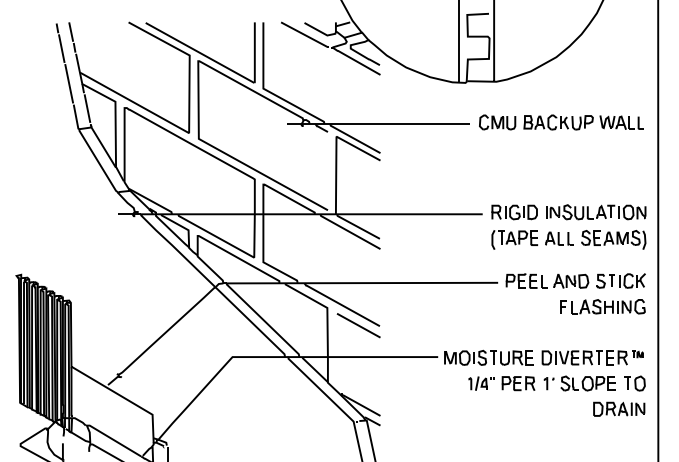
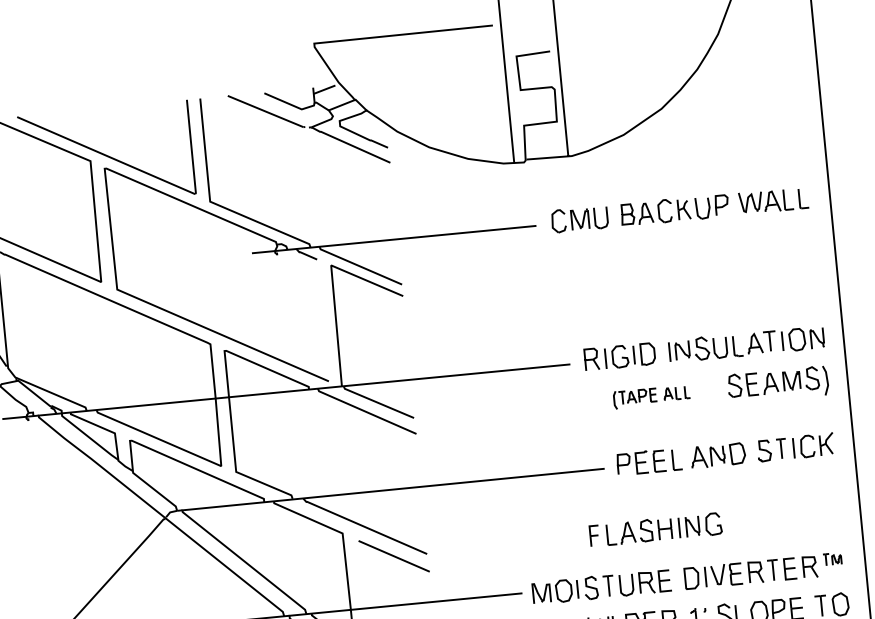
part: (532, 239) -> (651, 396), size x0.6
part: (602, 306) -> (655, 529), moved

